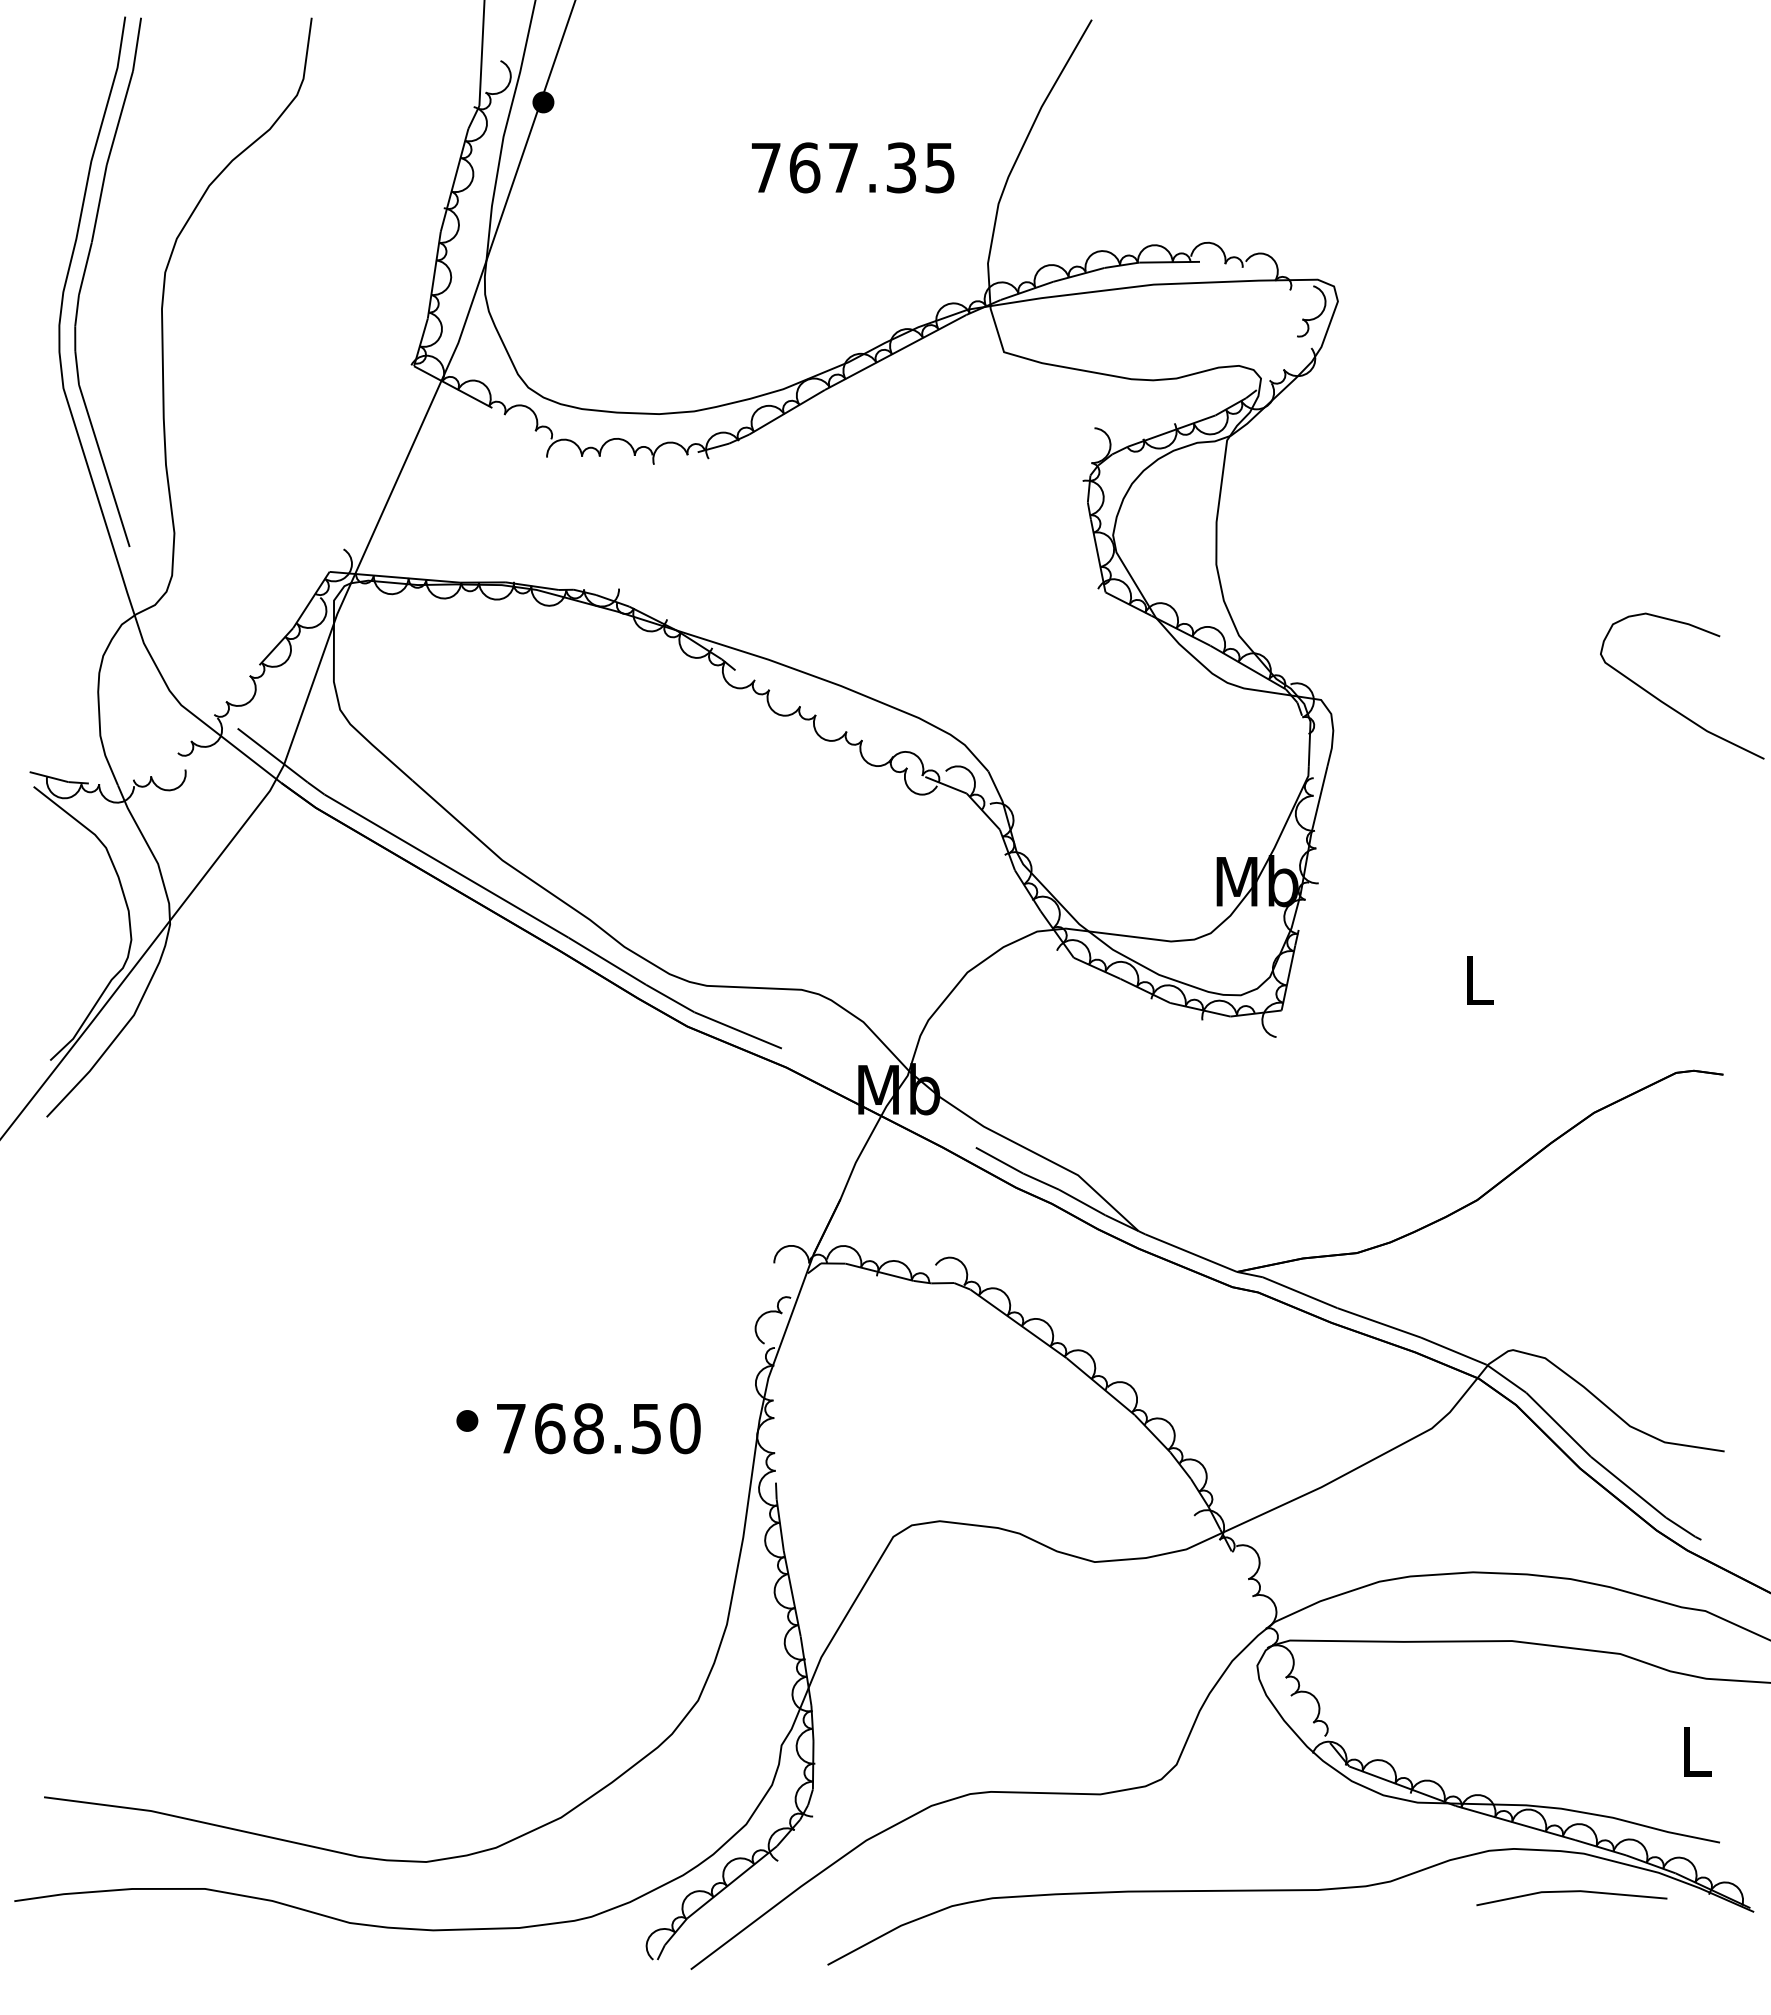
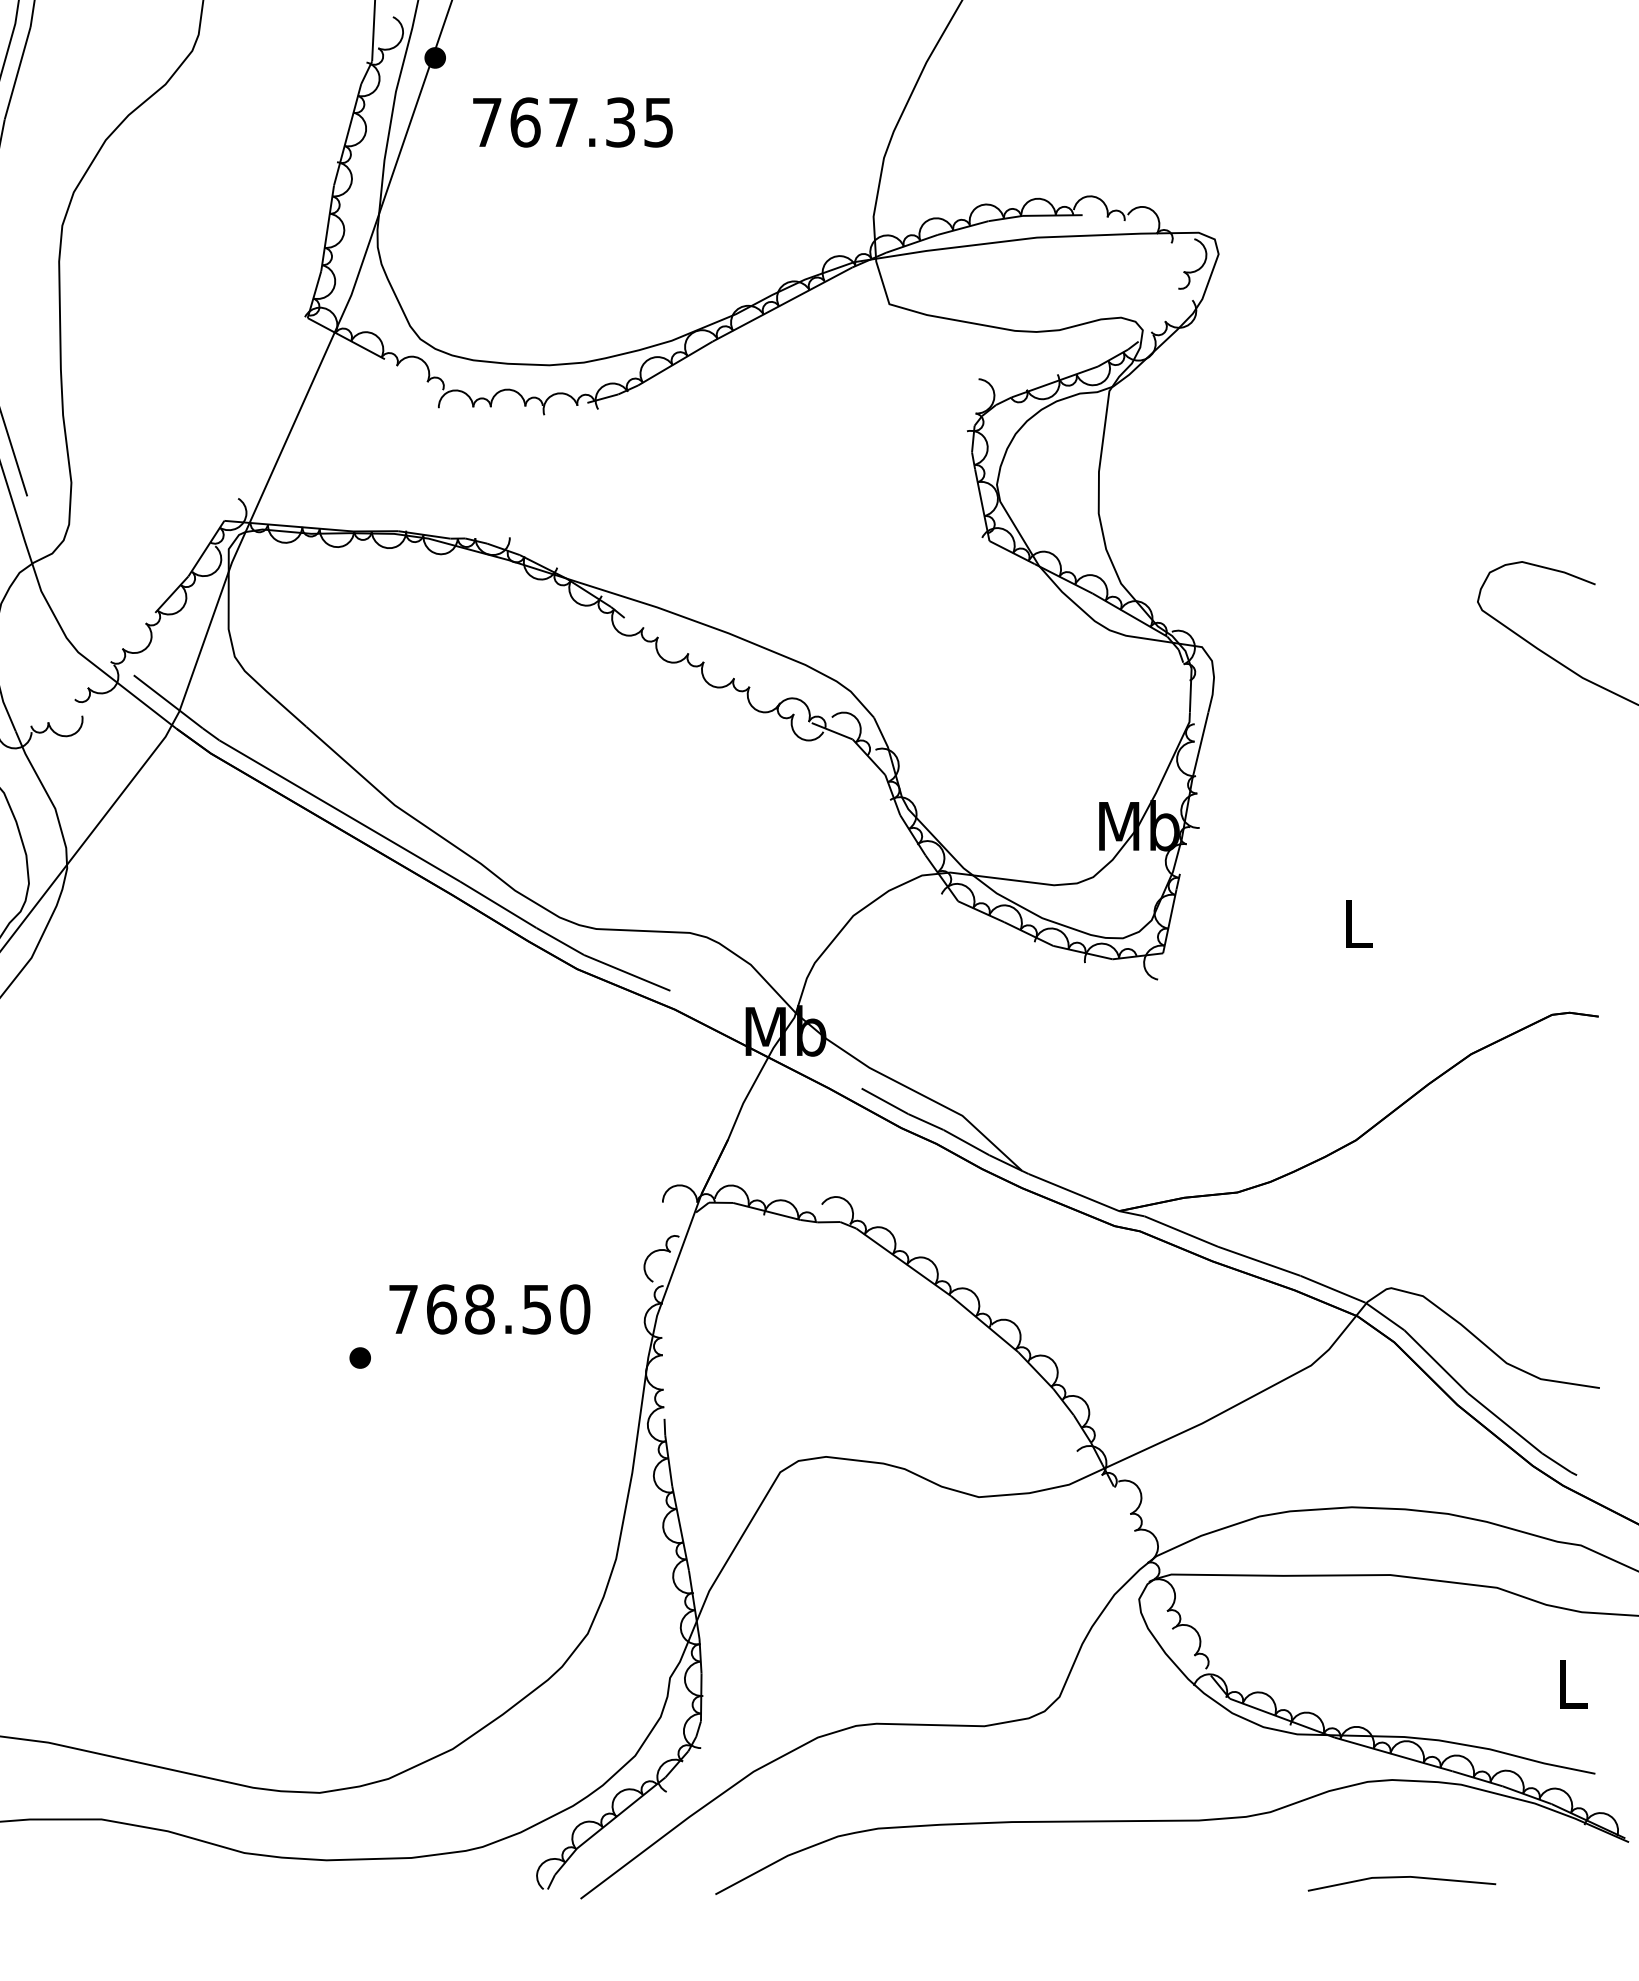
text: (853, 167) -> (573, 122), moved
text: (598, 1428) -> (489, 1309), moved
line: (1571, 1892) -> (1401, 1878), moved

